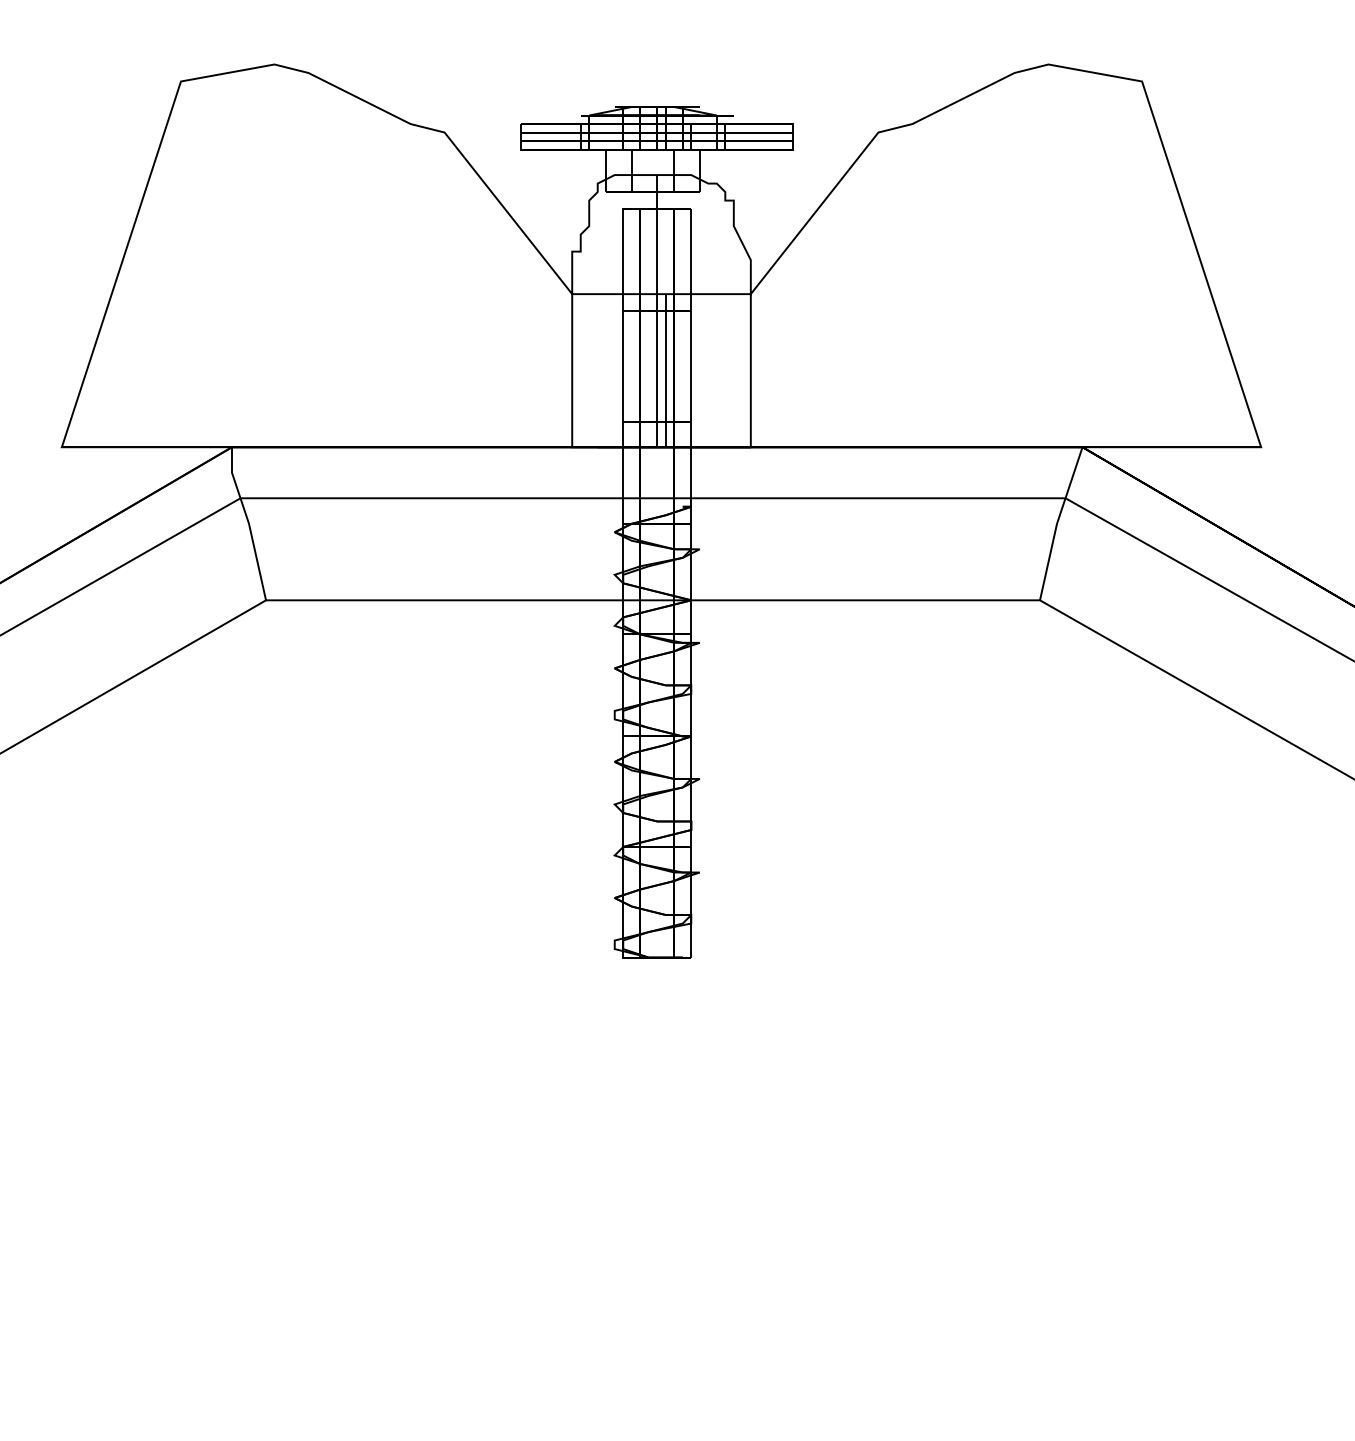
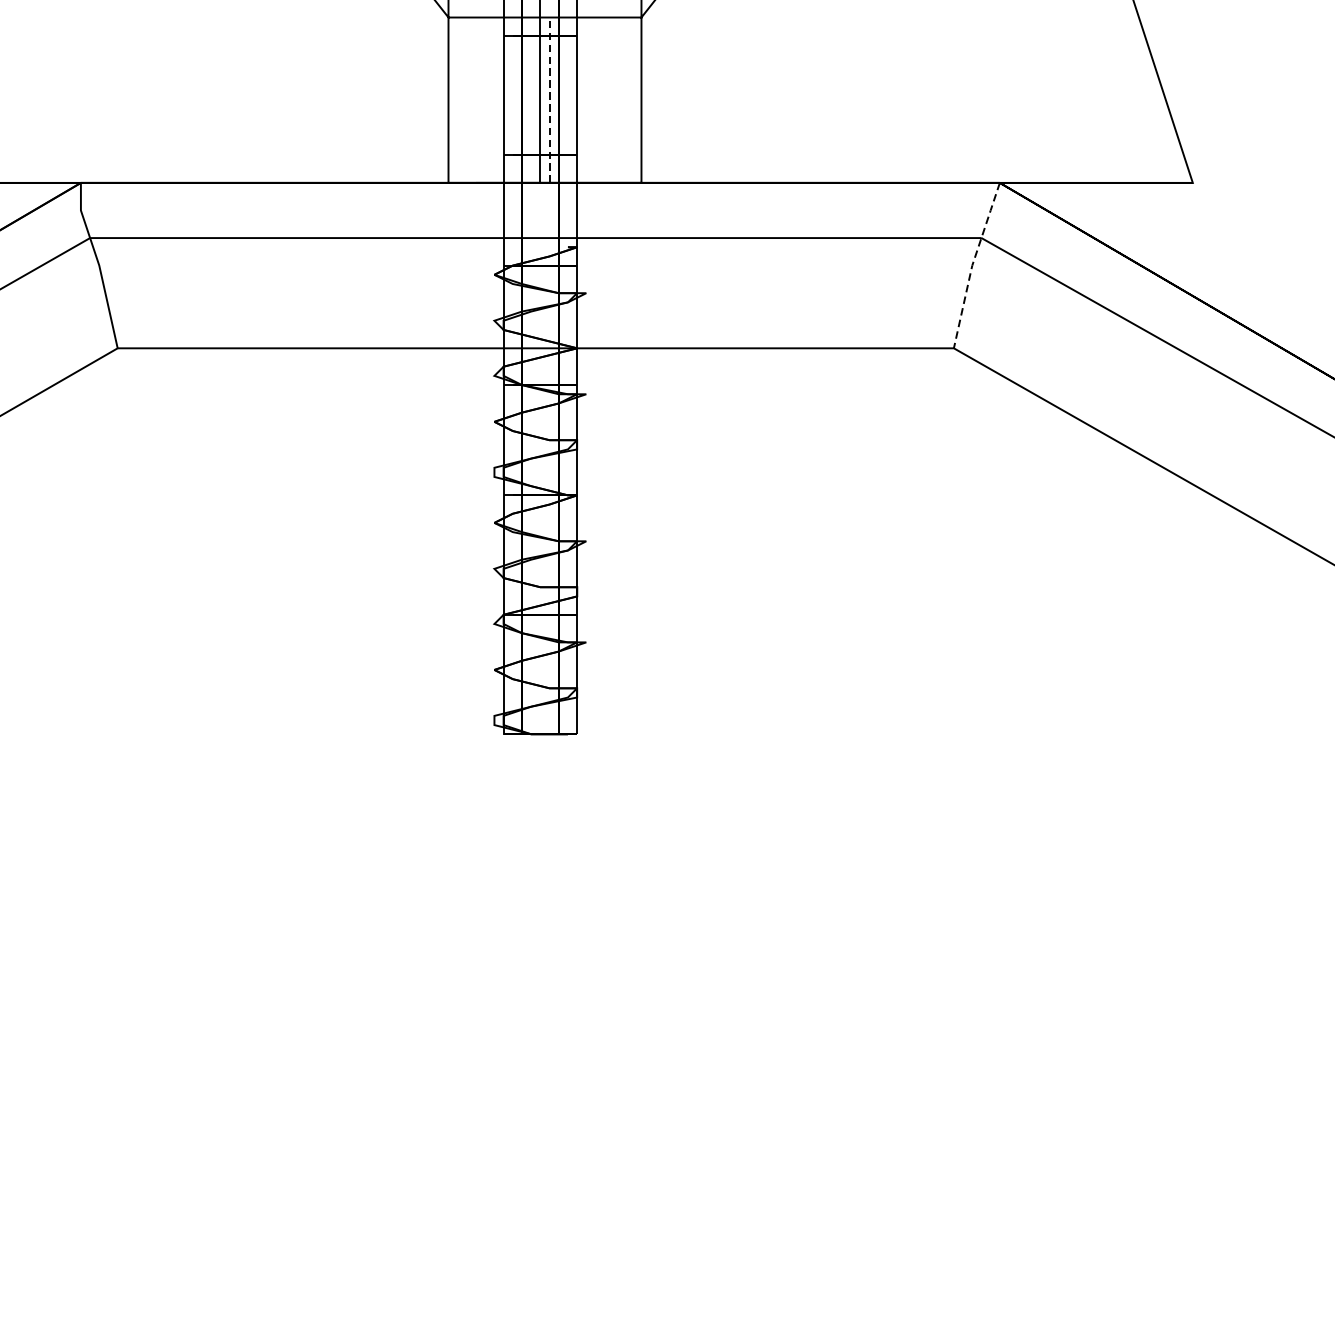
line: (665, 370) -> (549, 100), solid -> dashed
line: (1057, 522) -> (972, 264), solid -> dashed

